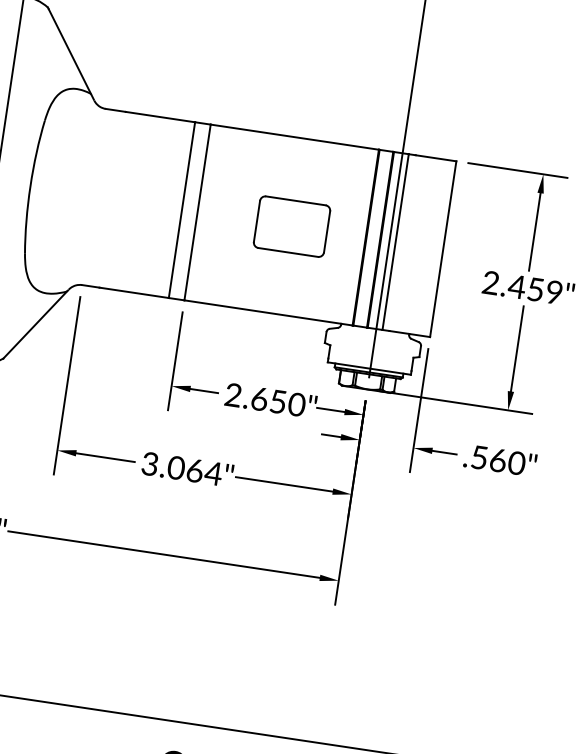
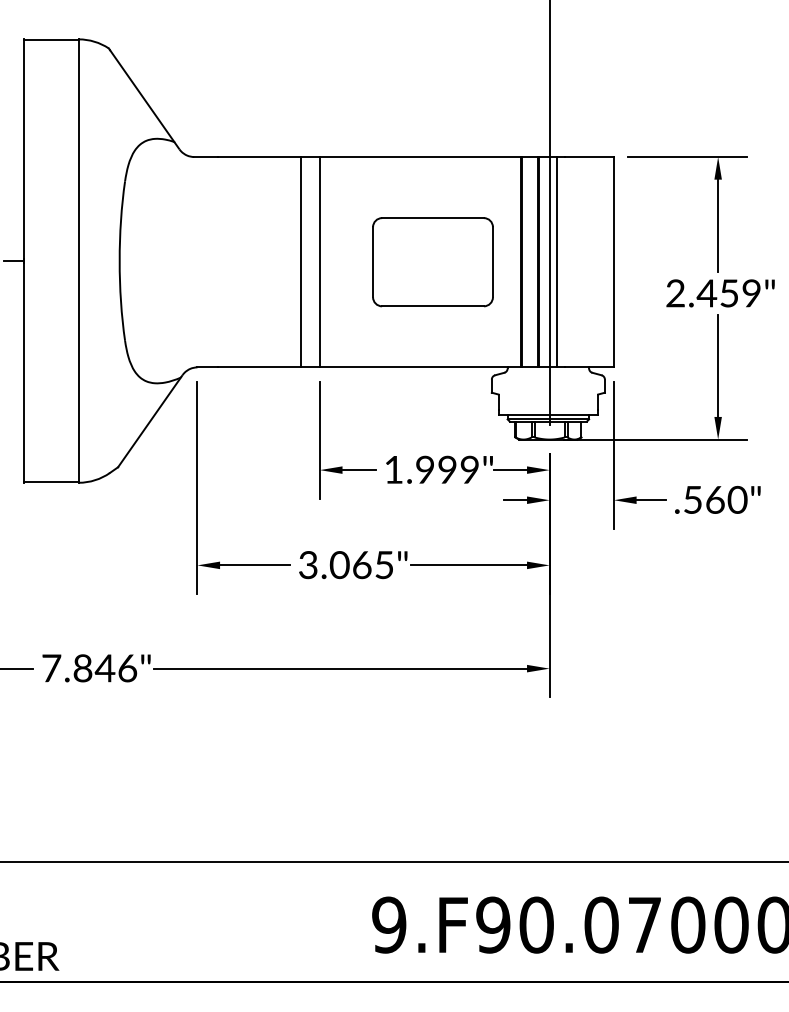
part: (291, 226) -> (432, 262), size x1.43
text: (264, 399) -> (431, 469), 2.650" -> 1.999"
text: (212, 473) -> (383, 565), 3.064" -> 3.065"

